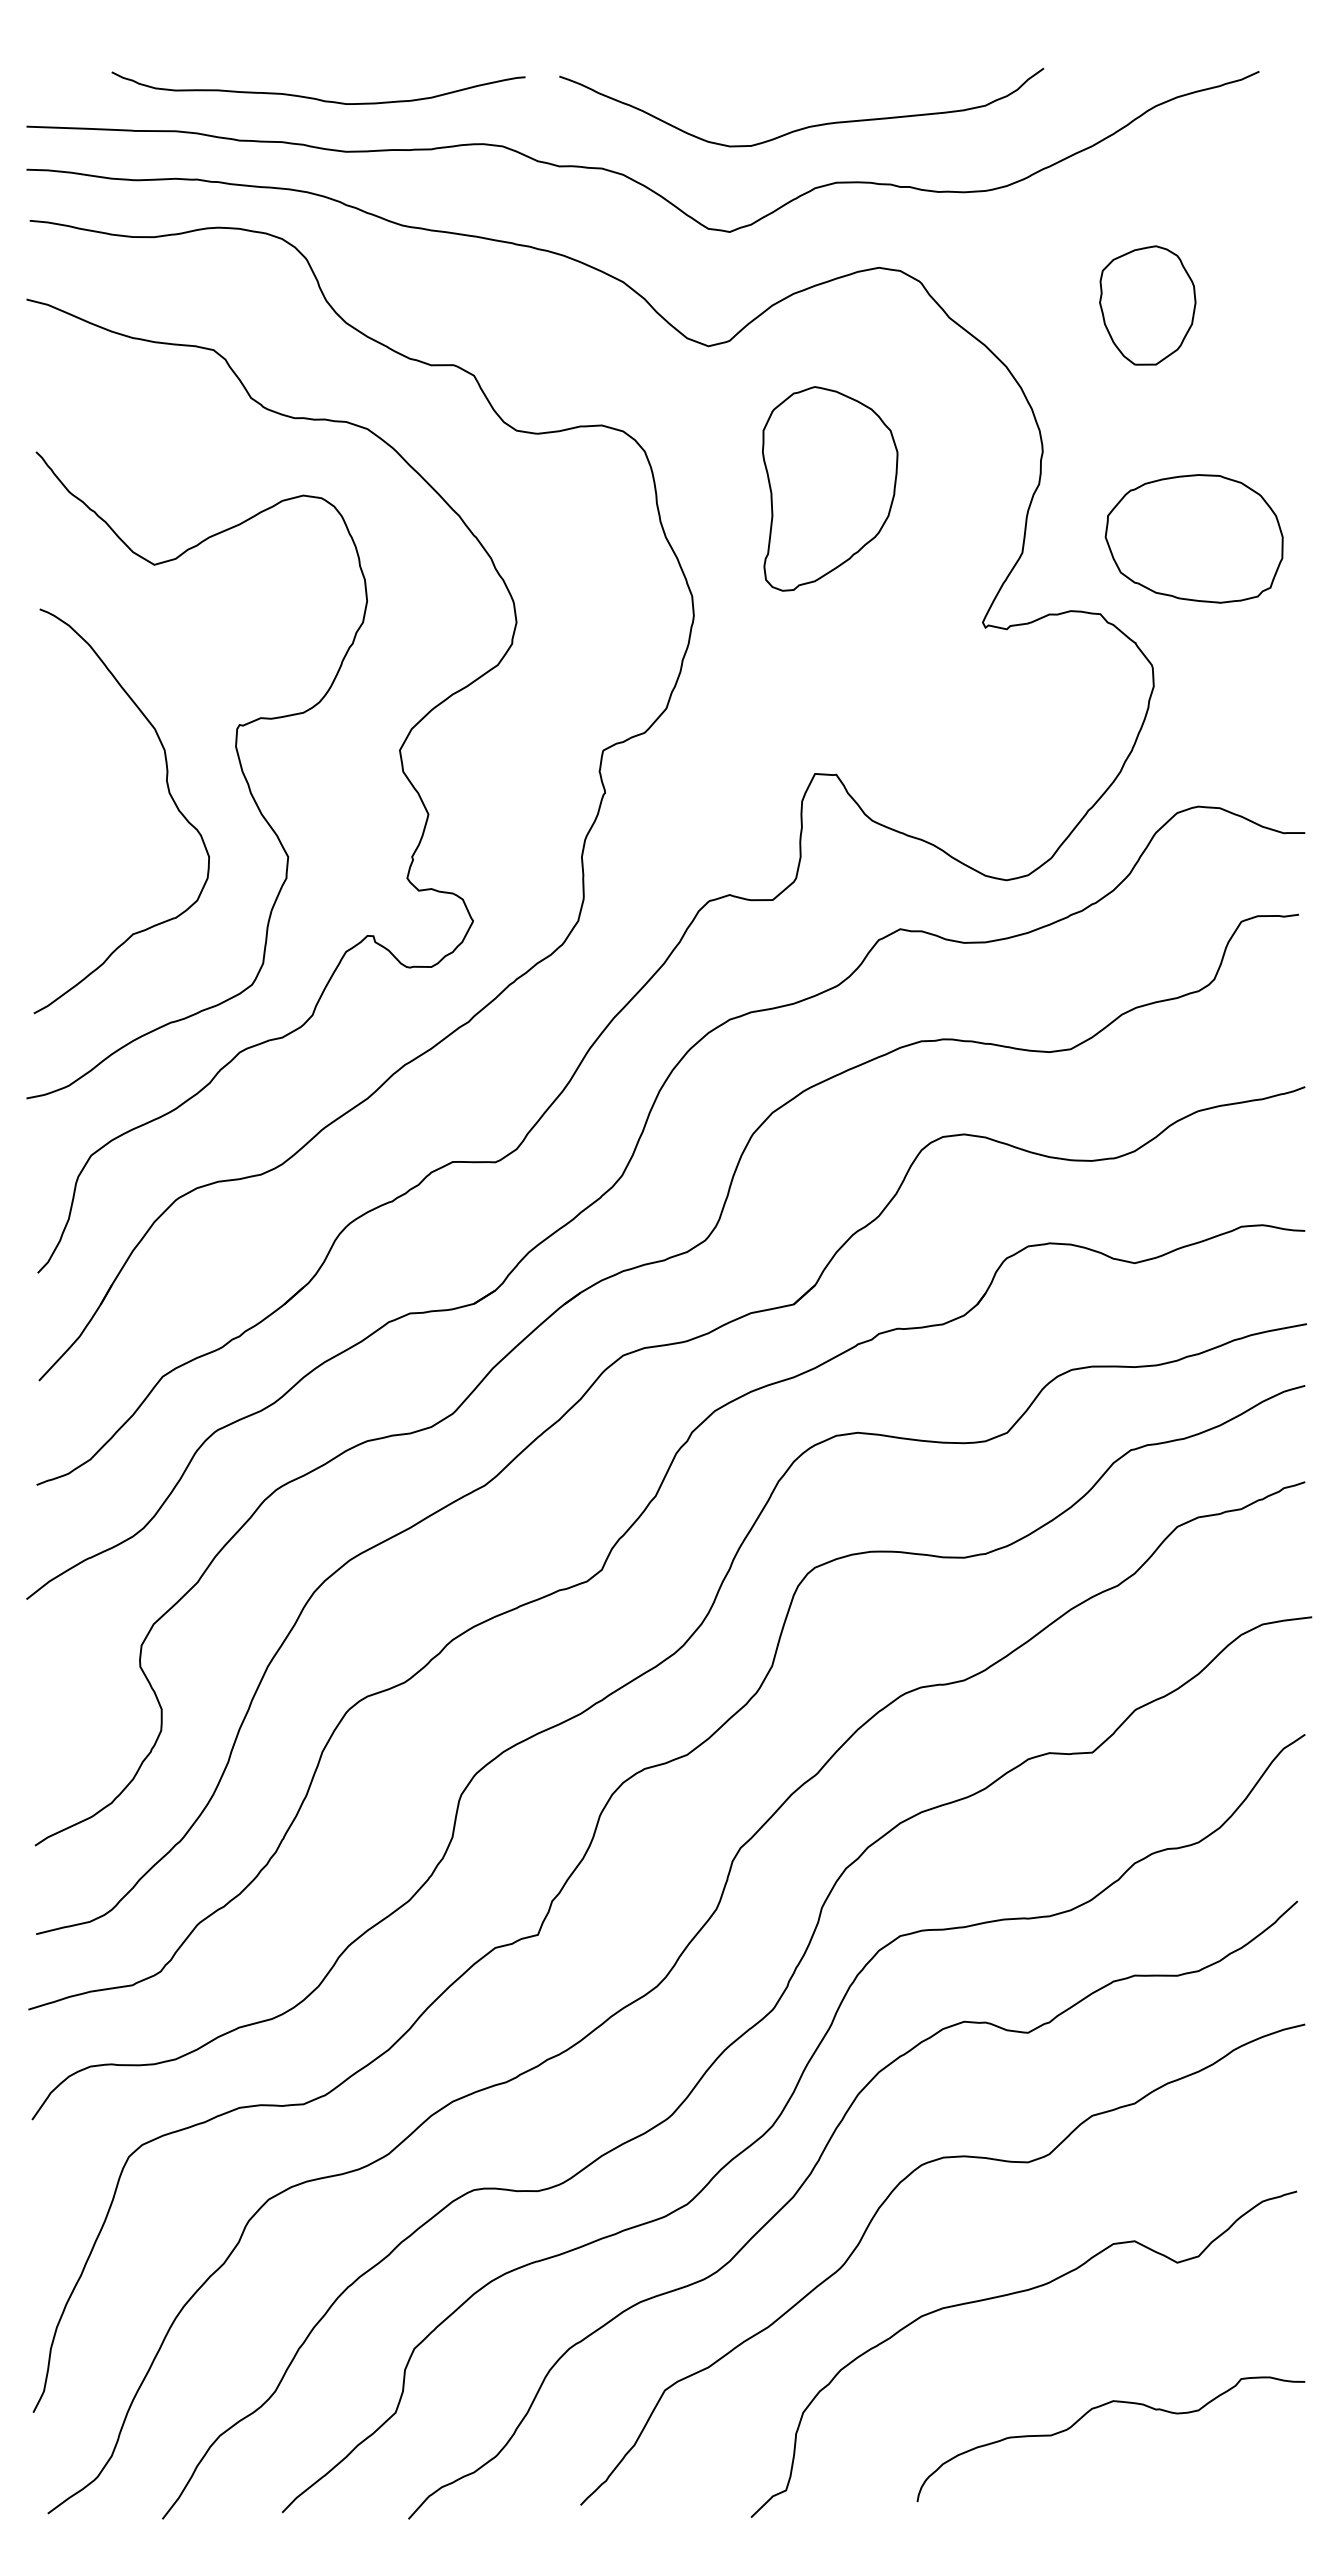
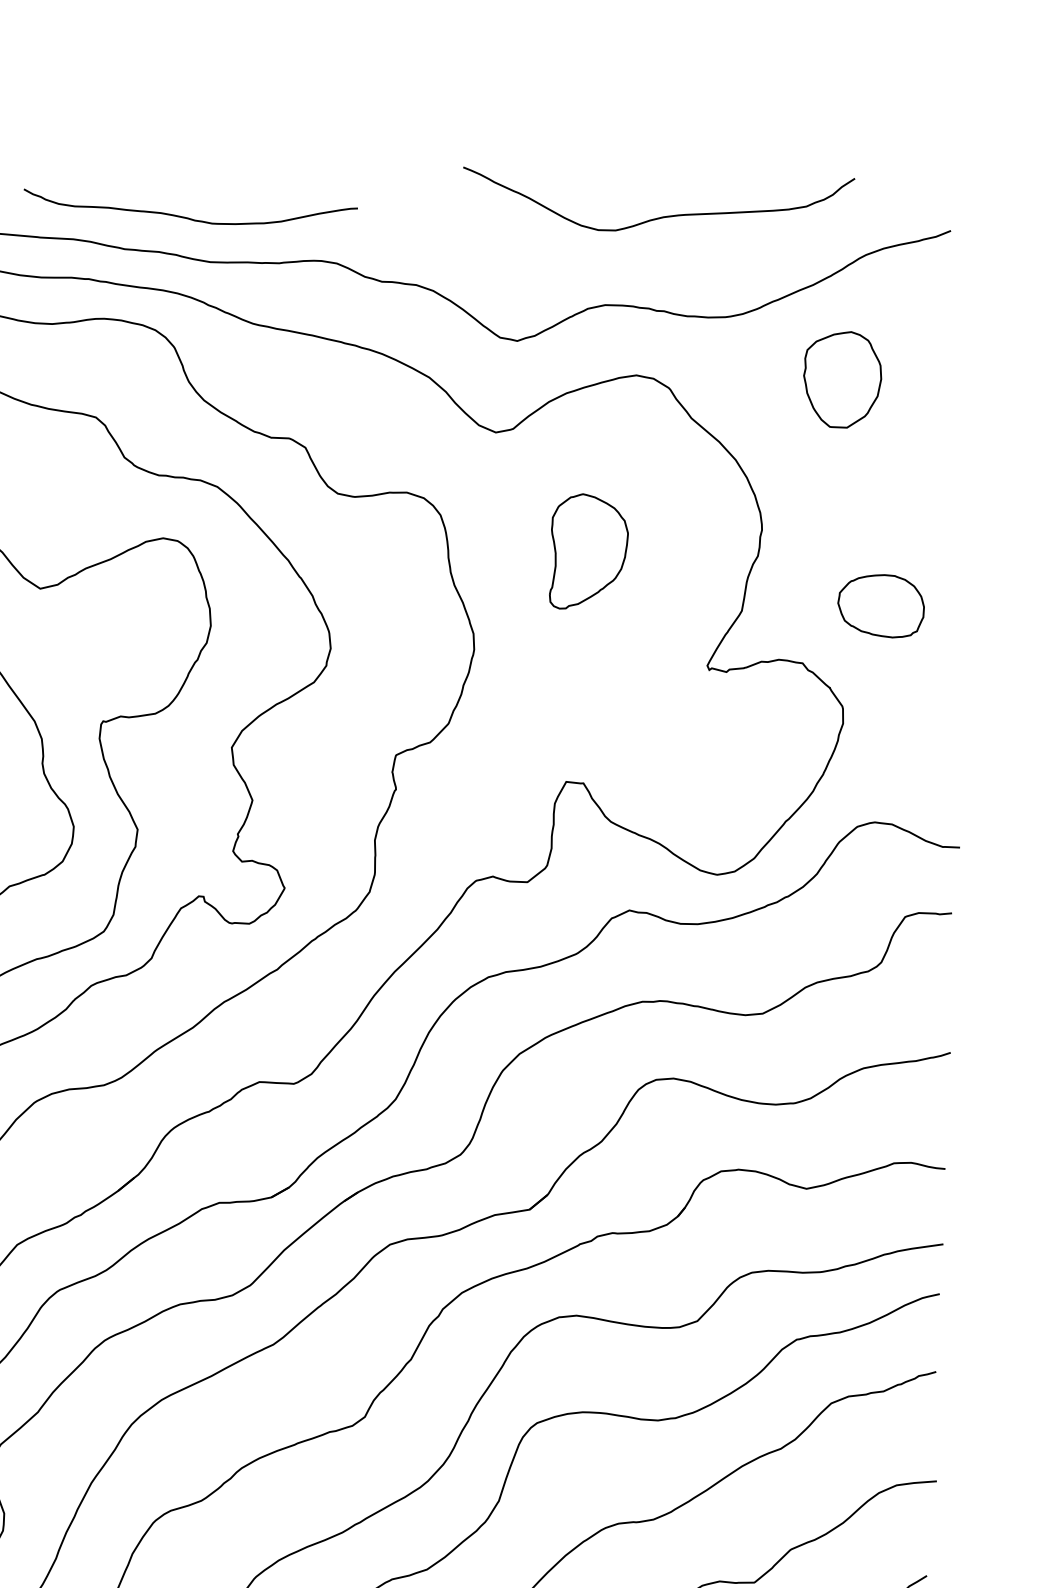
curve: (806, 126) -> (661, 216), moved
part: (1147, 305) -> (842, 379), moved
part: (830, 488) -> (589, 551), size x0.7
part: (1193, 538) -> (880, 605), size x0.6

